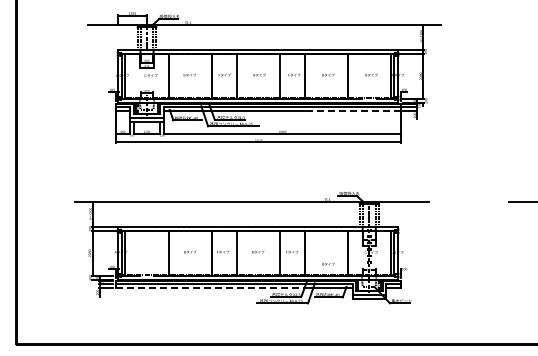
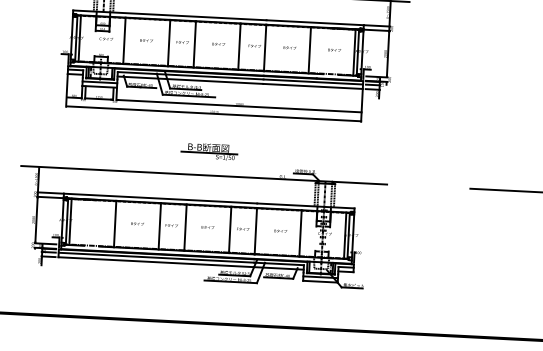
line: (352, 111) -> (312, 86), dashed -> solid
part: (255, 178) -> (209, 151), added
text: (328, 263) -> (280, 230), moved
line: (210, 288) -> (156, 262), dashed -> solid

